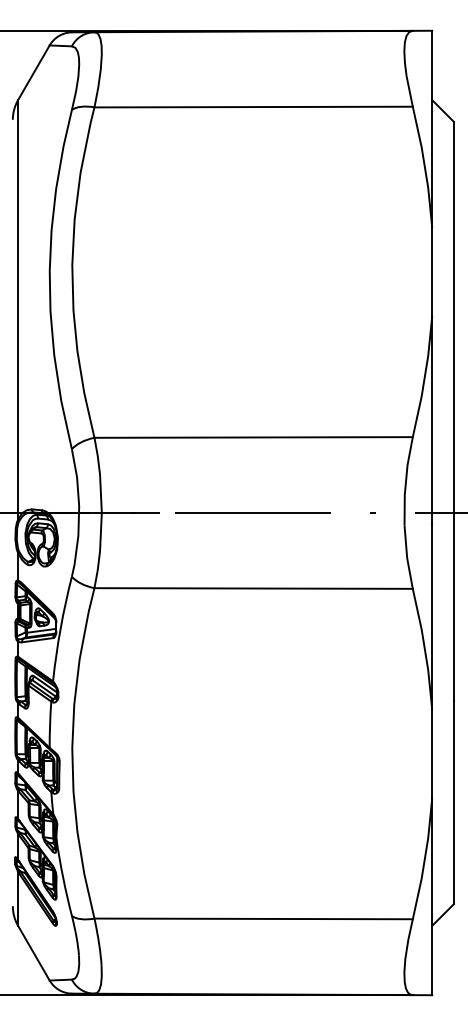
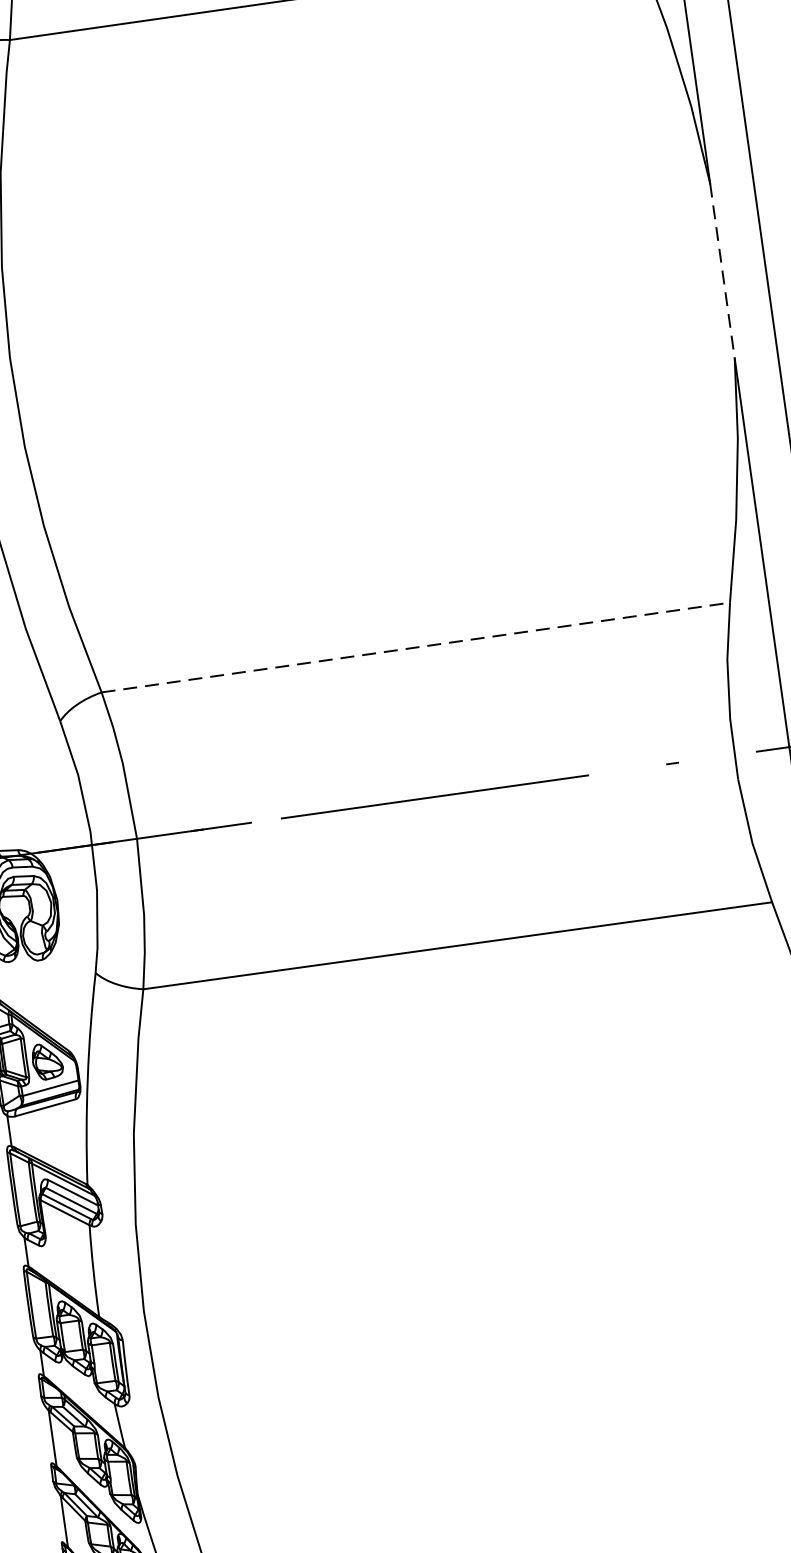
line: (432, 272) -> (723, 272), solid -> dashed
line: (254, 437) -> (417, 647), solid -> dashed

